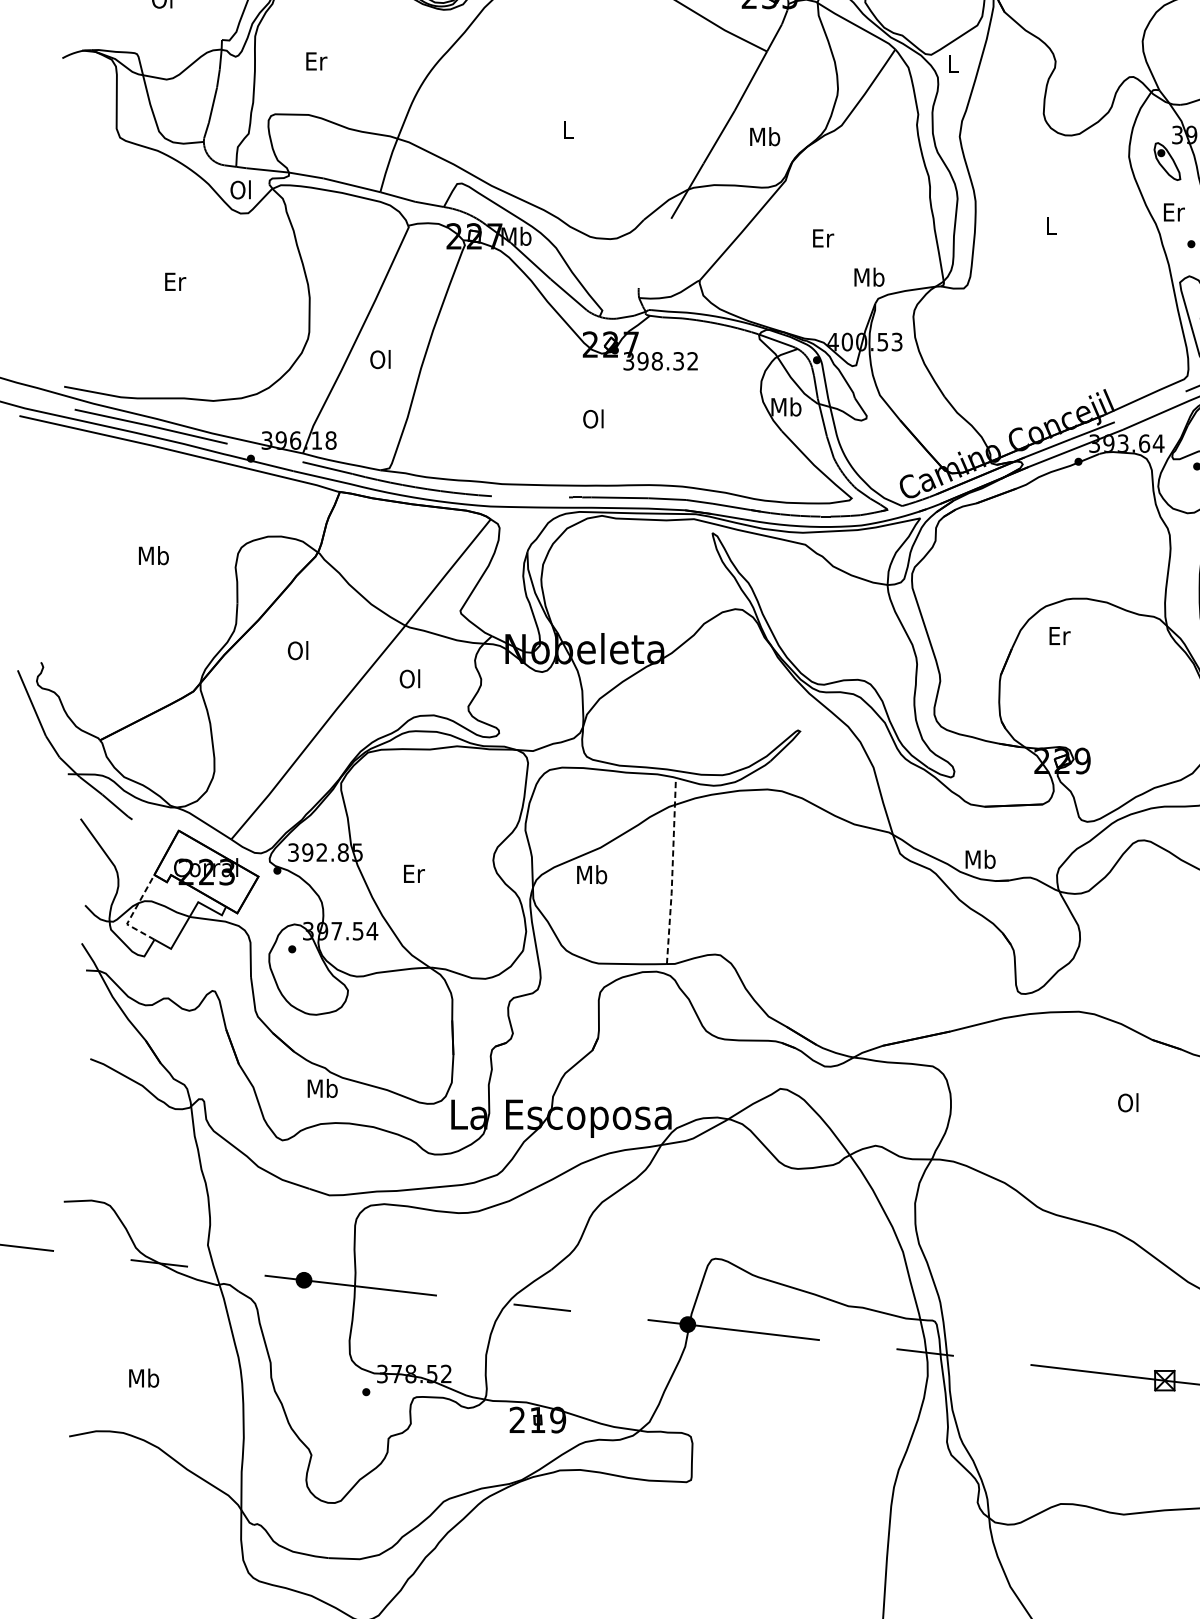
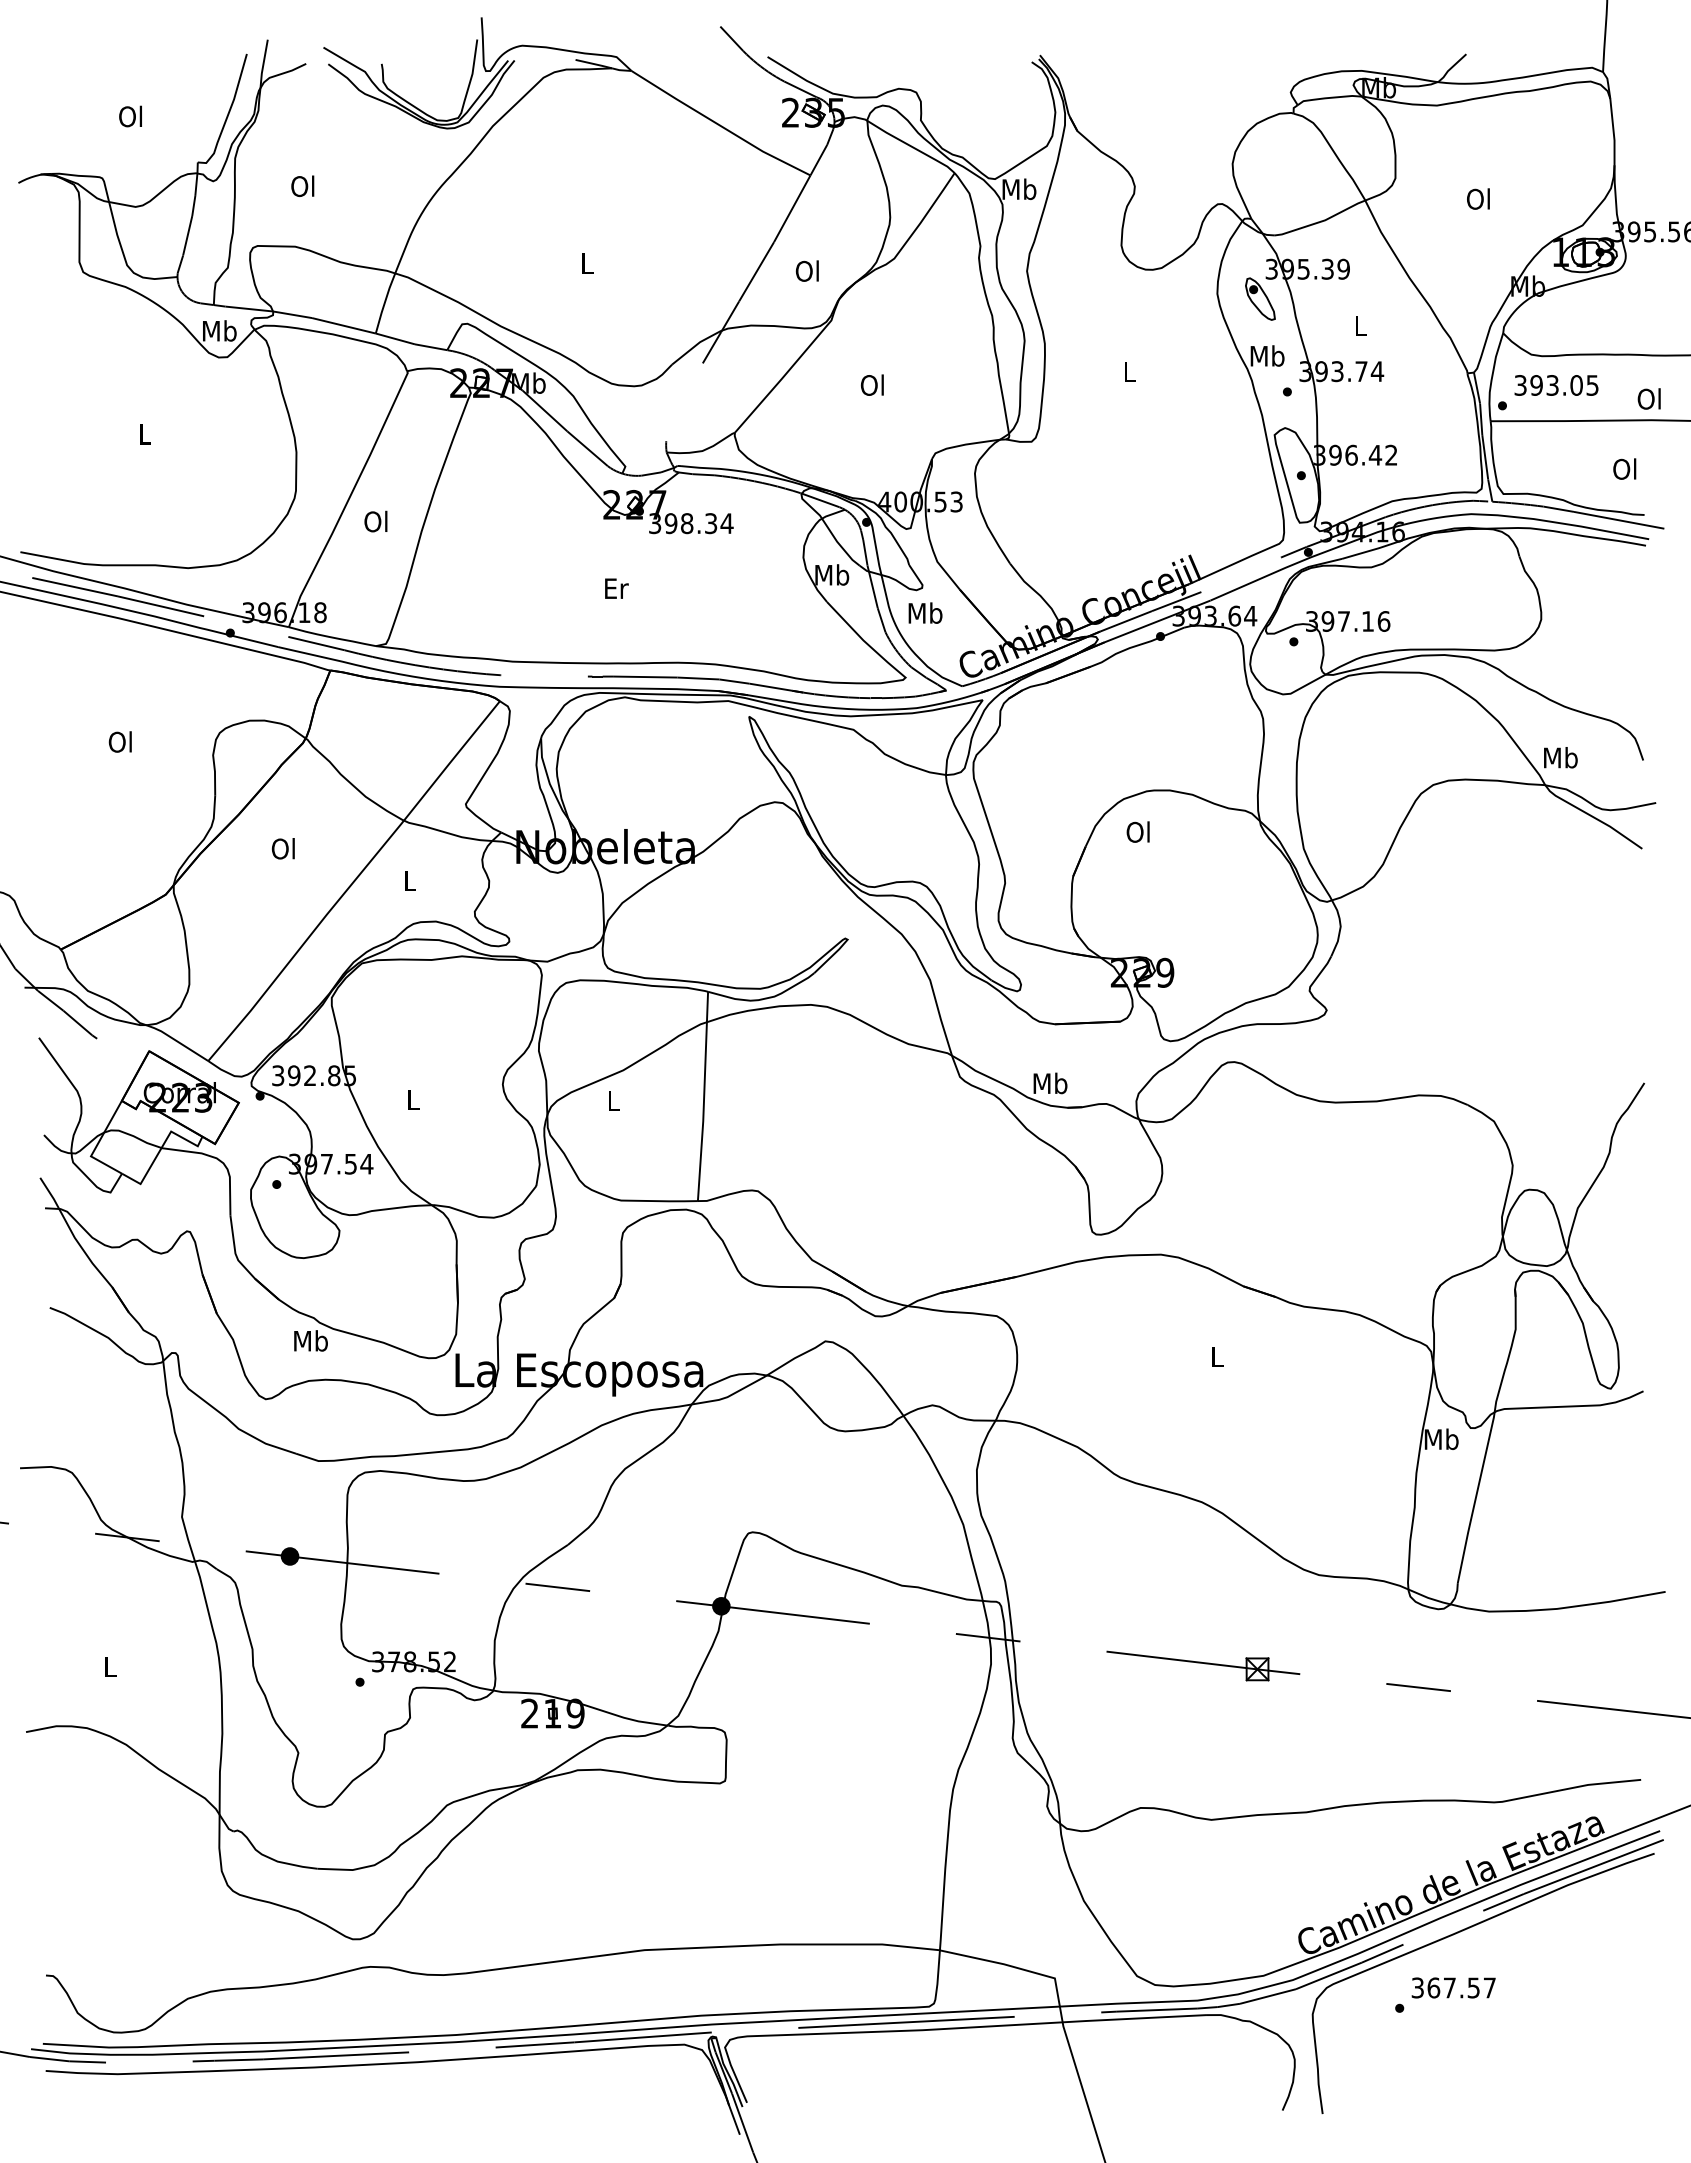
text: (316, 61) -> (303, 186), Er -> Ol
text: (953, 64) -> (1019, 189), L -> Mb
text: (765, 136) -> (808, 270), Mb -> Ol
text: (241, 189) -> (219, 330), Ol -> Mb
text: (1173, 211) -> (1267, 355), Er -> Mb
text: (822, 237) -> (872, 384), Er -> Ol
text: (869, 276) -> (925, 612), moved
text: (175, 282) -> (145, 434), Er -> L
text: (692, 361) -> (726, 523), 398.32 -> 398.34
text: (593, 419) -> (615, 588), Ol -> Er
text: (154, 555) -> (121, 741), Mb -> Ol
text: (1058, 635) -> (1138, 831), Er -> Ol
text: (409, 678) -> (408, 880), Ol -> L
line: (672, 871) -> (704, 1096), dashed -> solid
text: (414, 873) -> (414, 1099), Er -> L
text: (591, 874) -> (613, 1100), Mb -> L
line: (132, 913) -> (97, 1144), dashed -> solid
text: (1128, 1102) -> (1216, 1356), Ol -> L
text: (144, 1378) -> (110, 1666), Mb -> L

